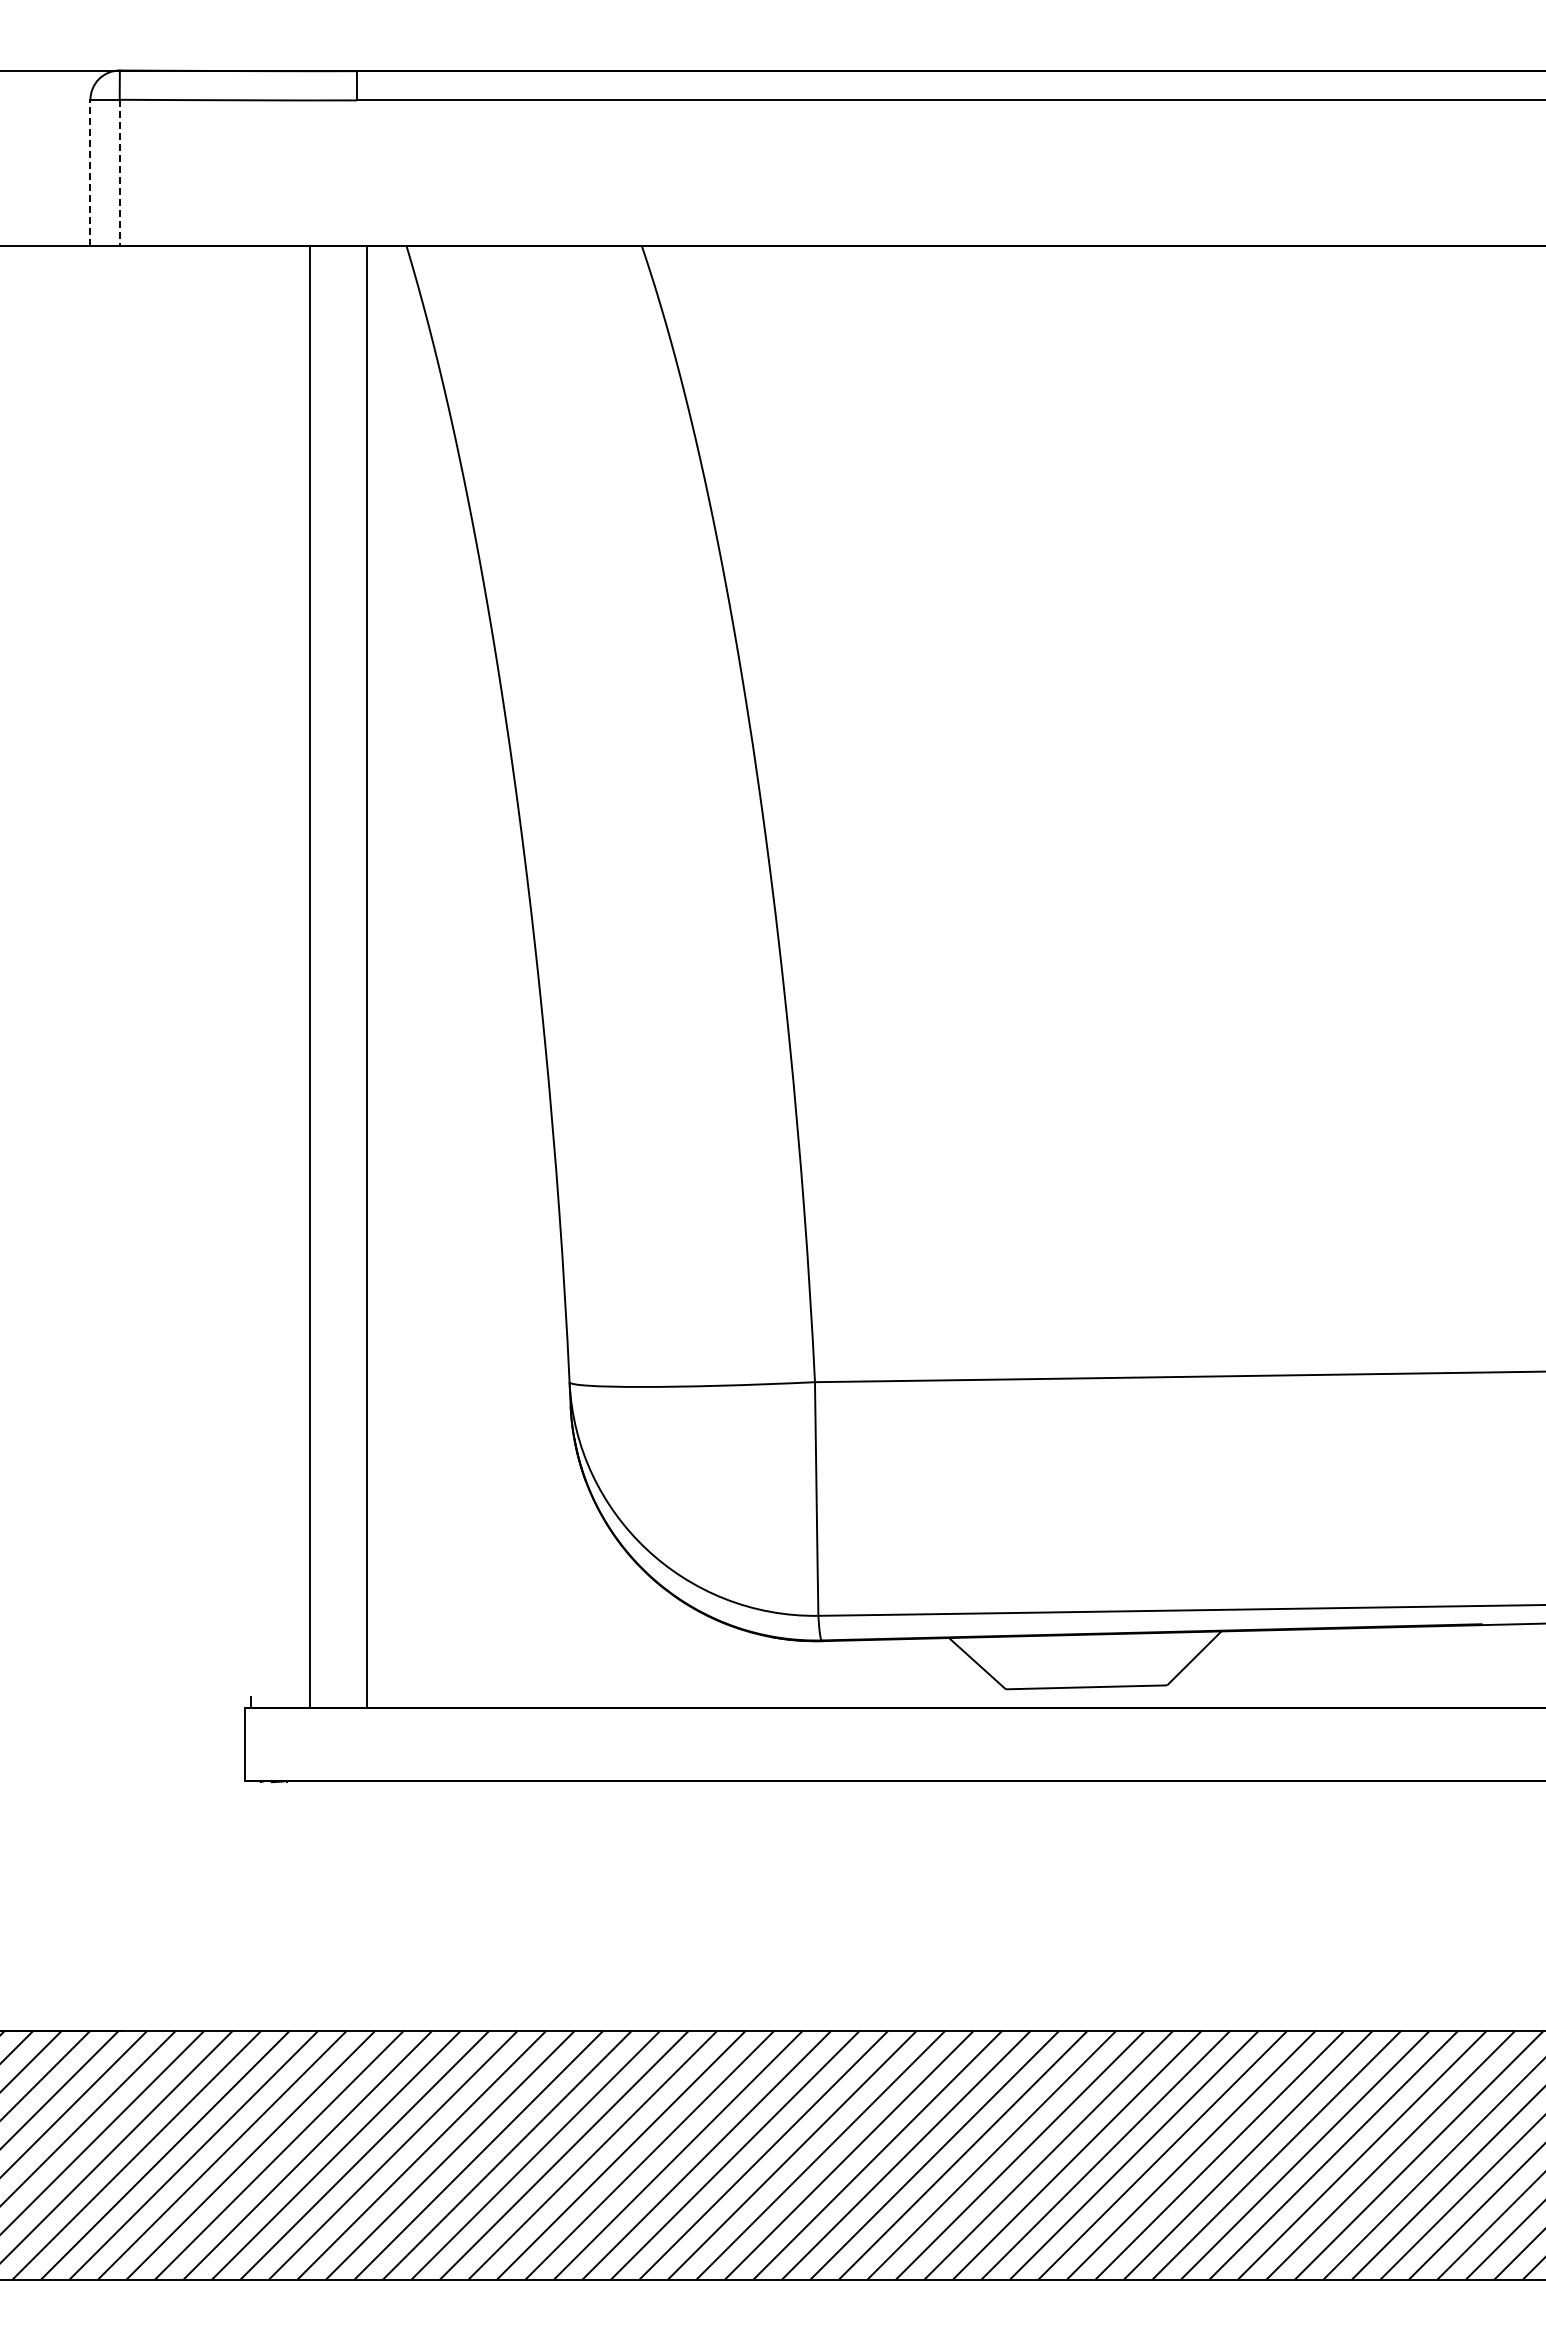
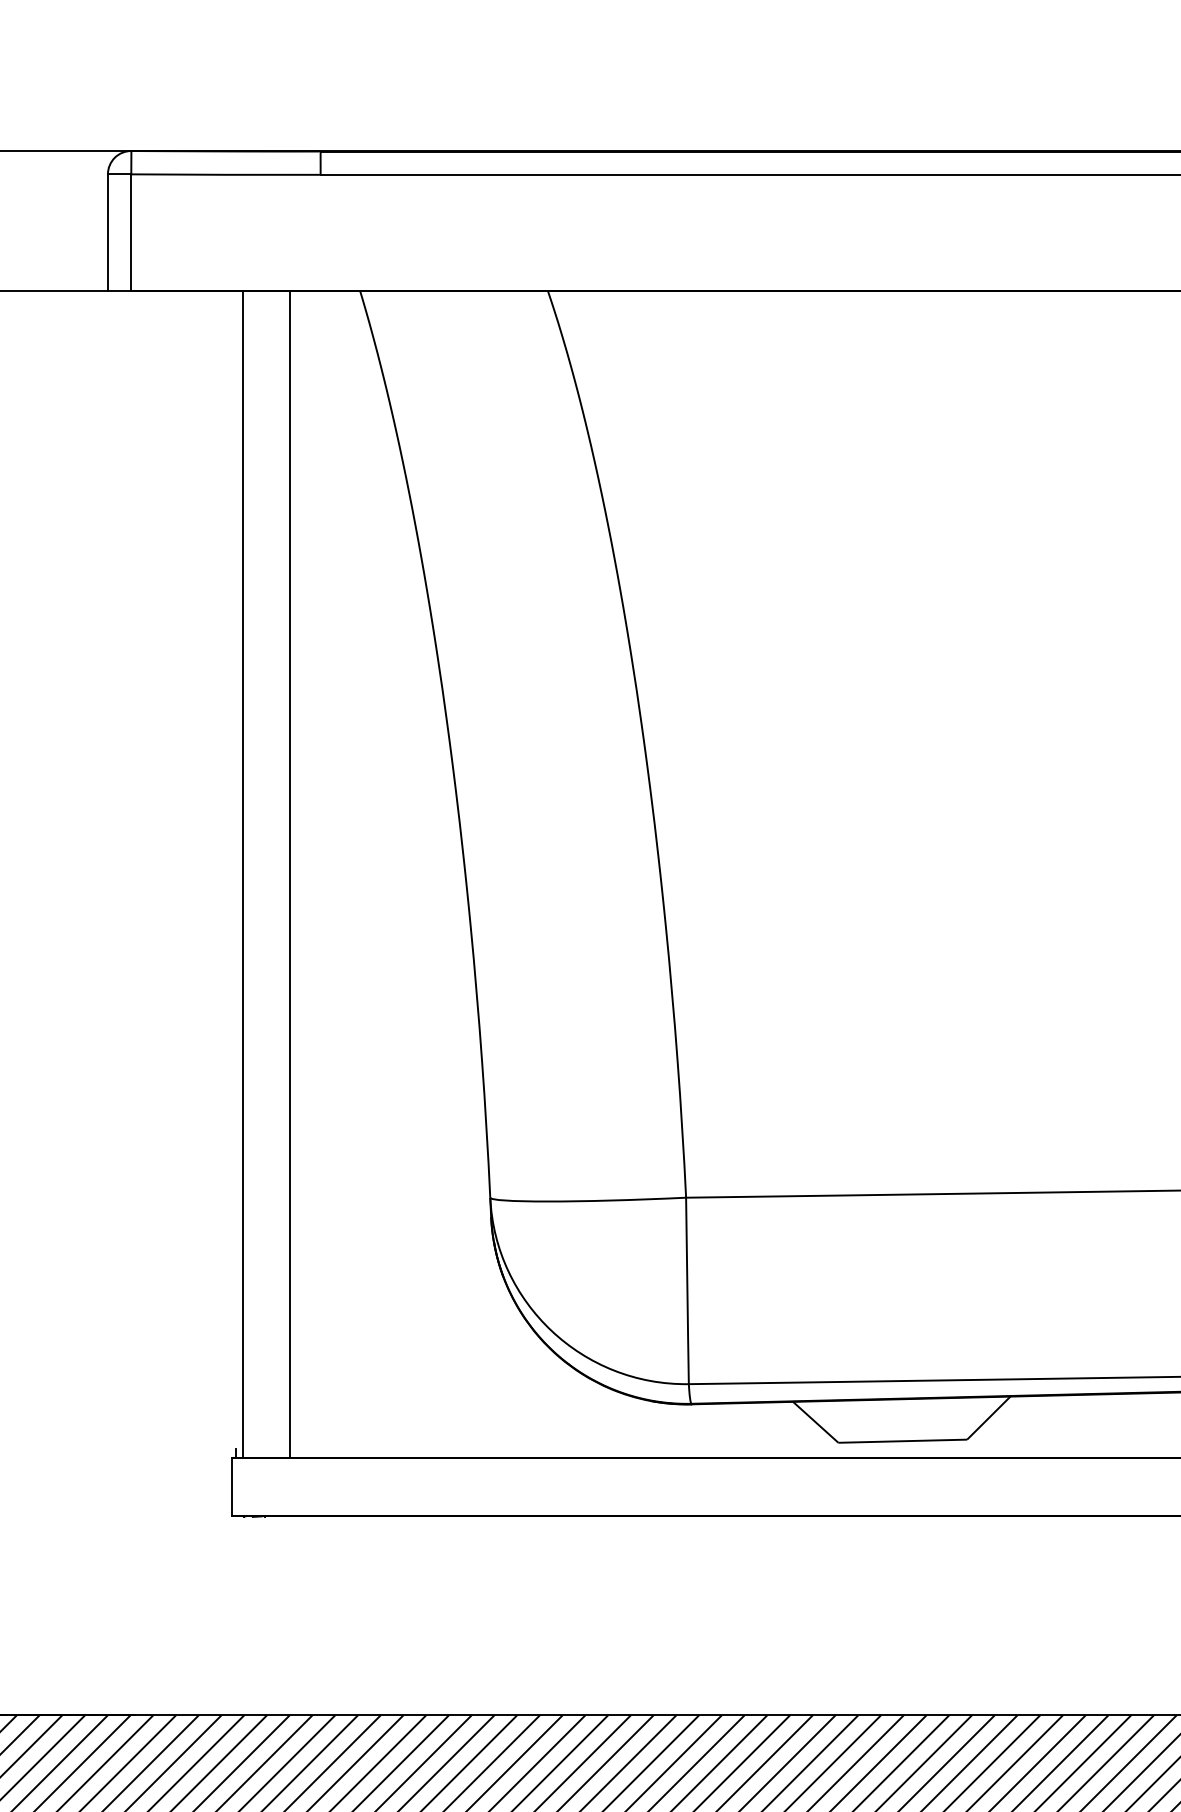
line: (90, 172) -> (107, 232), dashed -> solid
line: (119, 173) -> (131, 233), dashed -> solid
line: (310, 976) -> (243, 873), moved
line: (366, 976) -> (289, 873), moved

